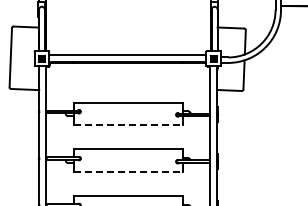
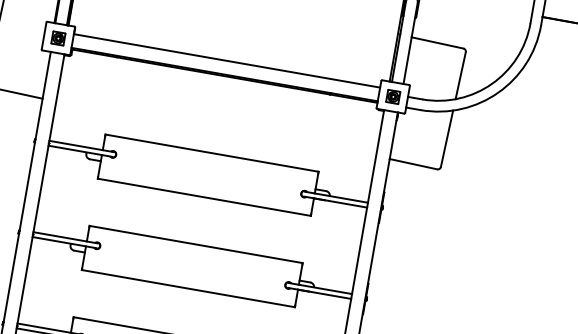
line: (128, 125) -> (204, 198), dashed -> solid
line: (128, 172) -> (188, 289), dashed -> solid

